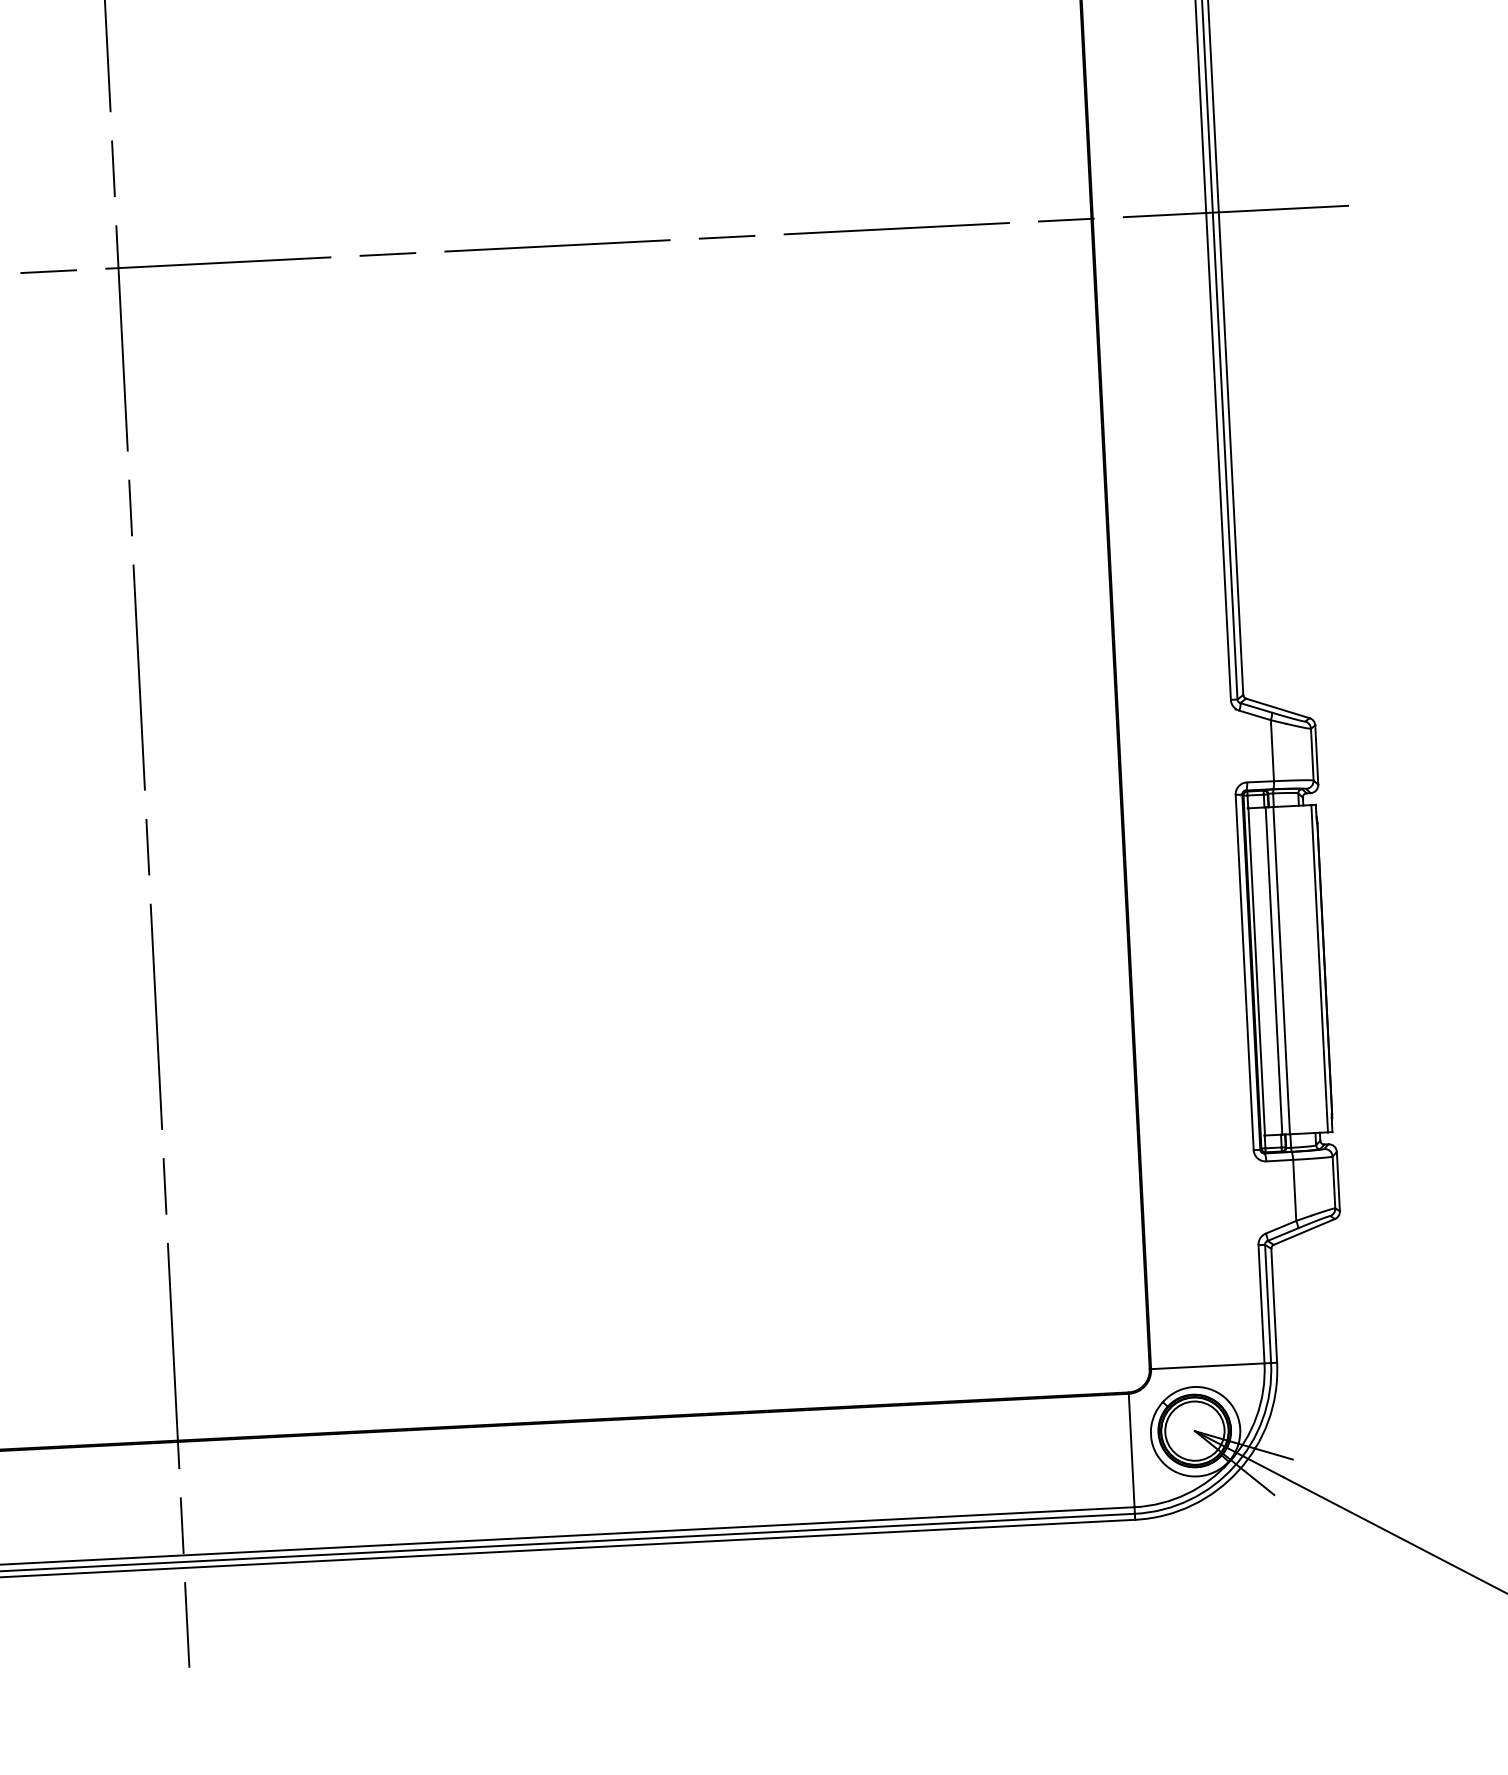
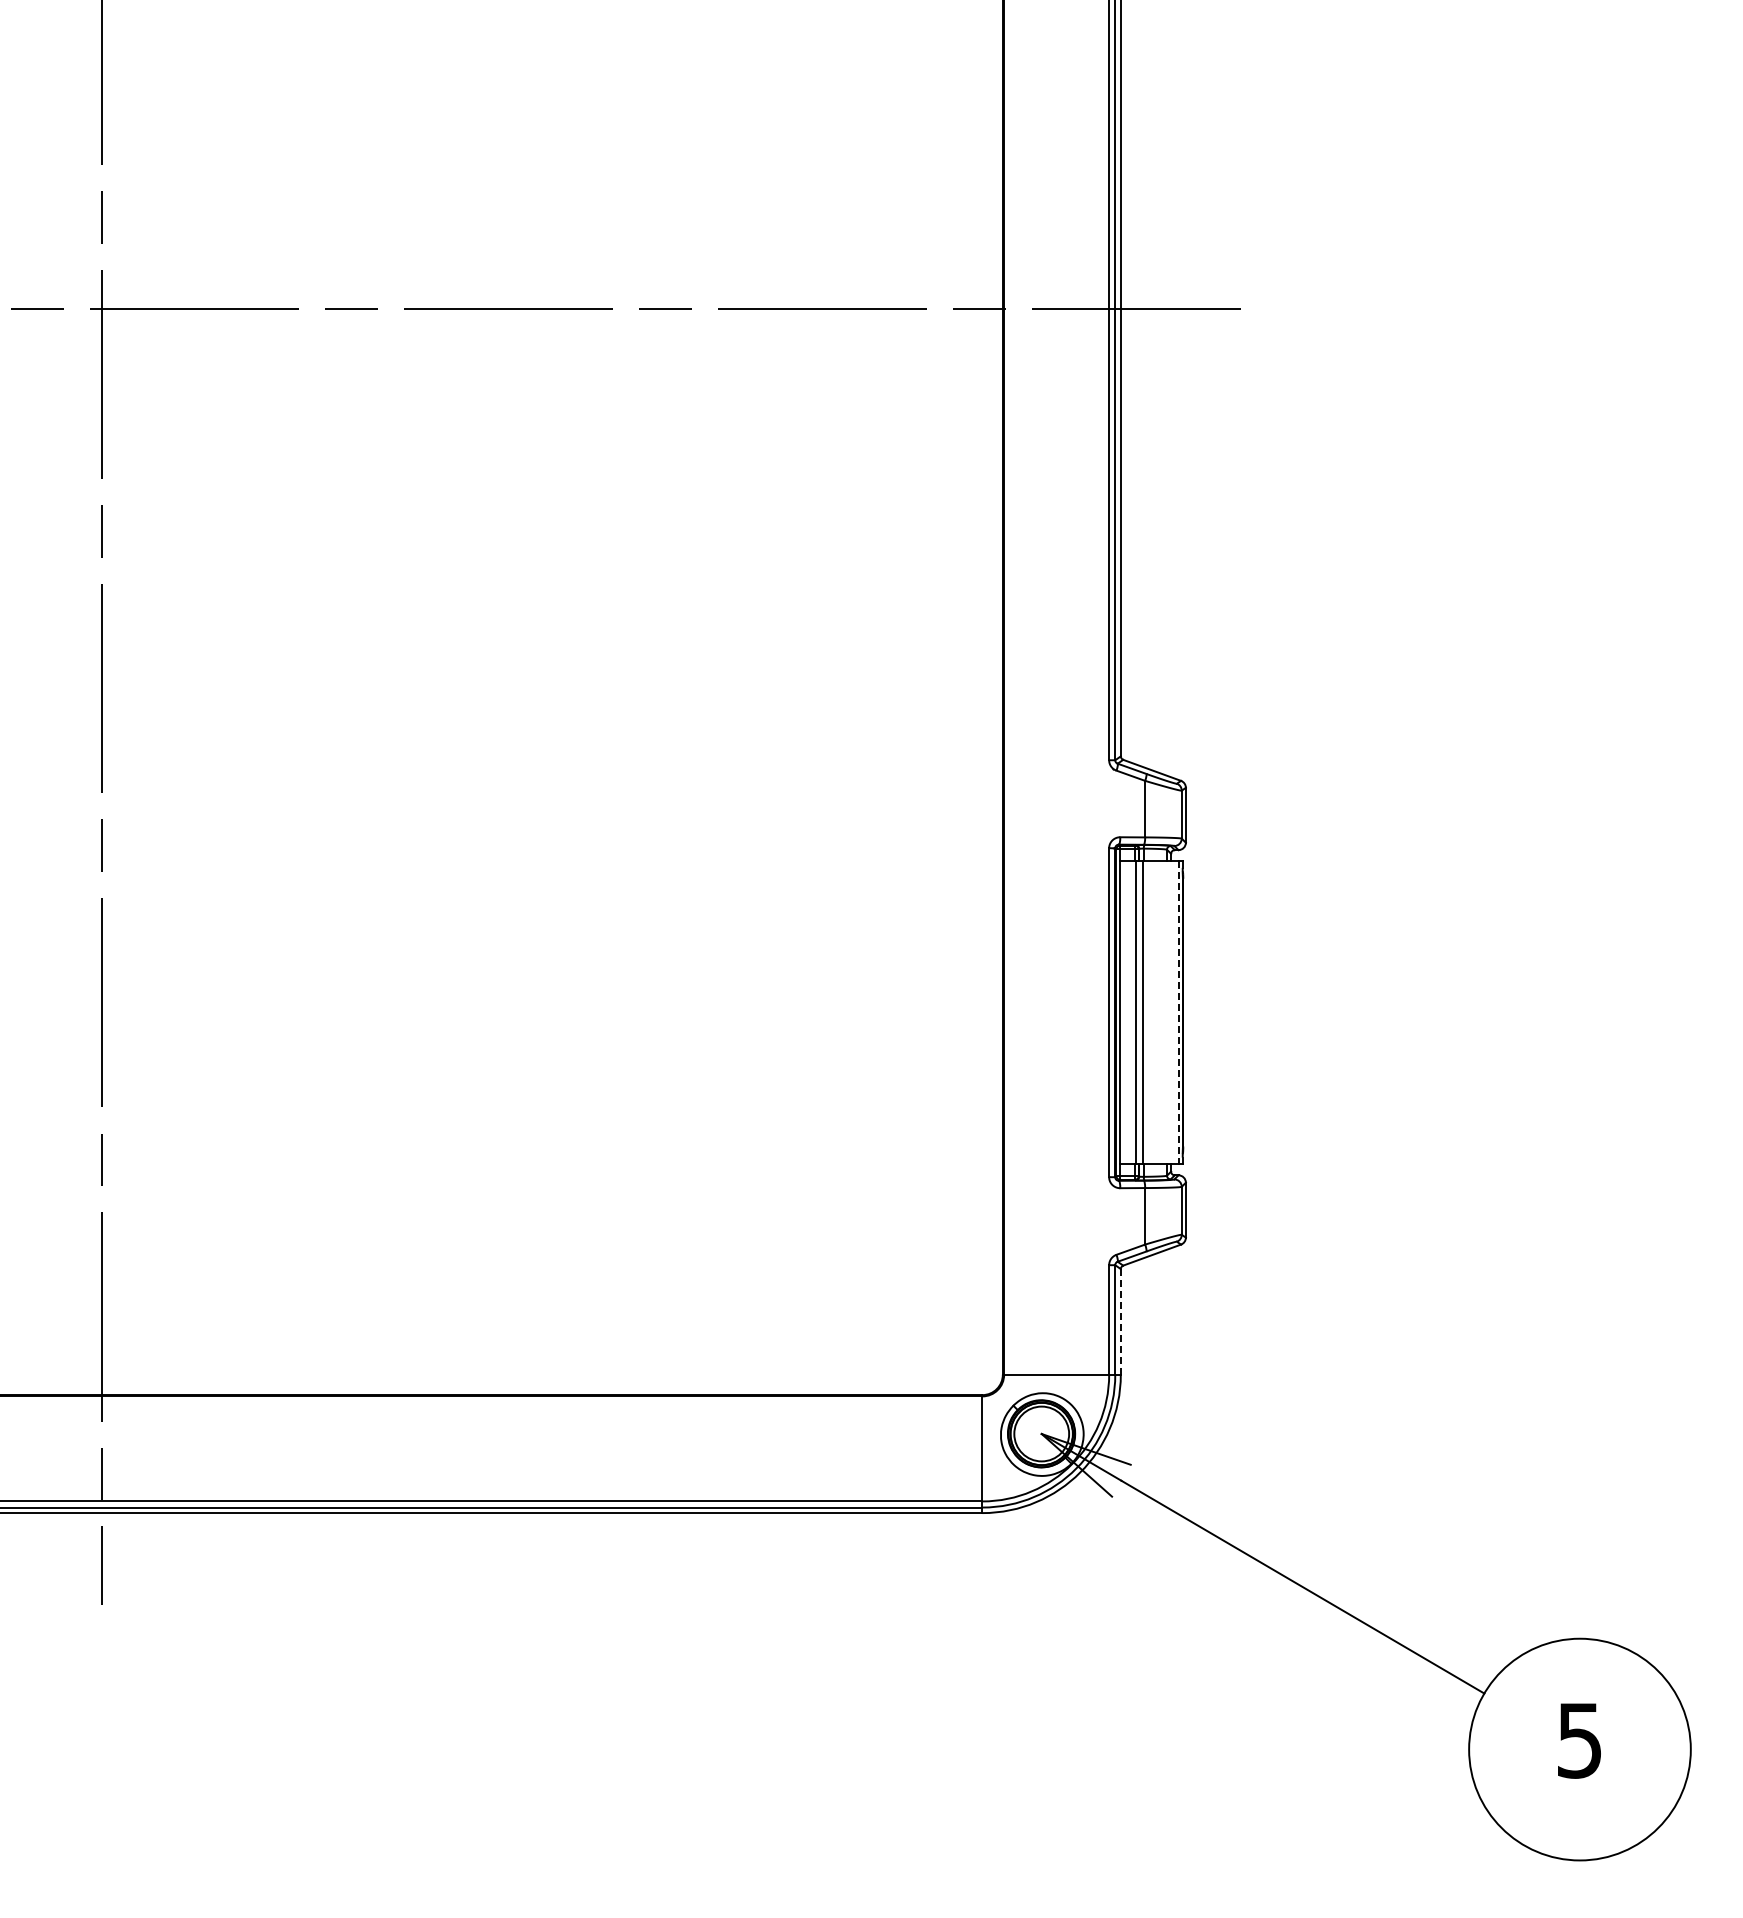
line: (1319, 968) -> (1178, 1012), solid -> dashed
line: (1273, 1305) -> (1120, 1321), solid -> dashed

